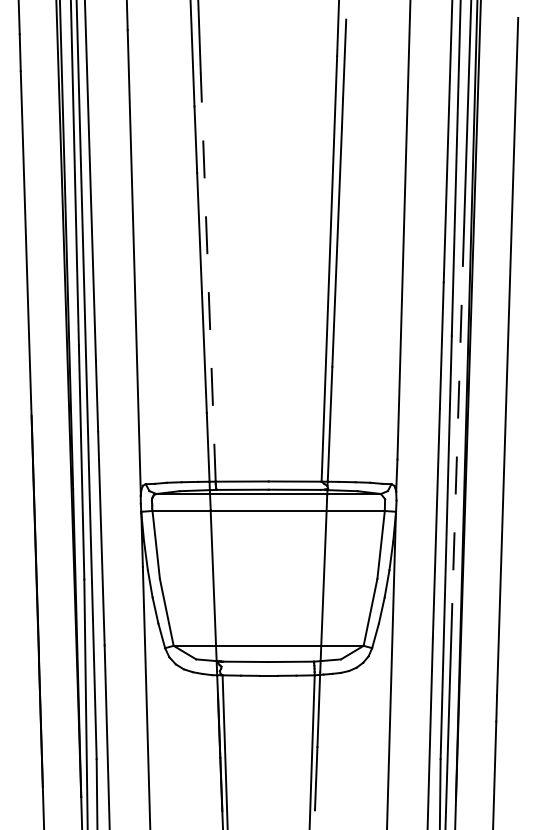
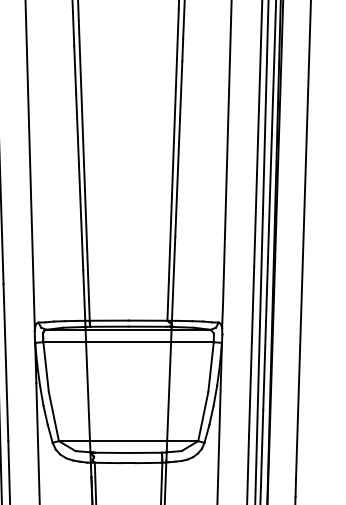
line: (208, 277) -> (84, 171), dashed -> solid
line: (458, 416) -> (267, 272), dashed -> solid

